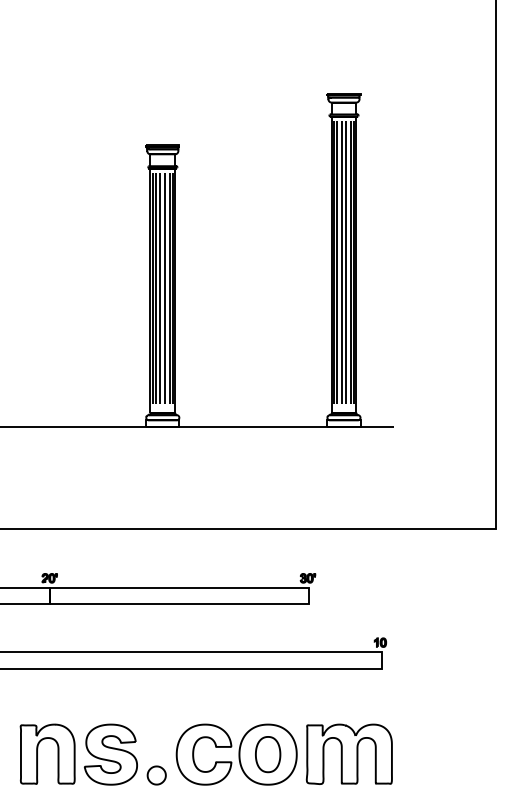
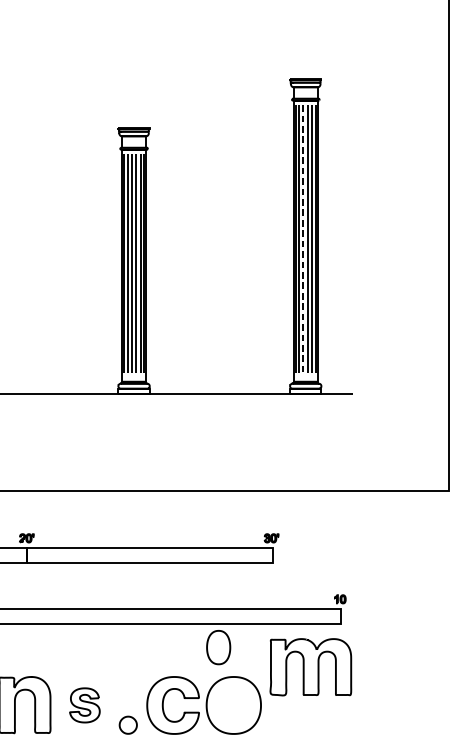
line: (341, 263) -> (303, 239), solid -> dashed
part: (348, 753) -> (310, 666), moved
part: (110, 754) -> (84, 705), size x0.6
part: (268, 754) -> (219, 647), moved

